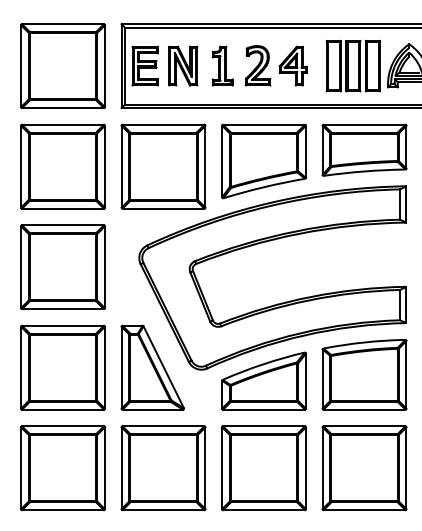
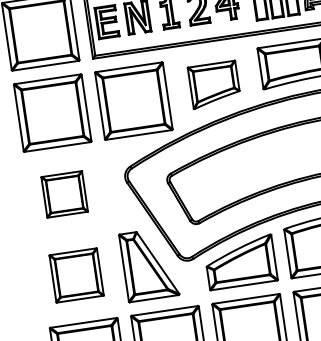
part: (263, 161) -> (214, 85), size x0.7
part: (62, 267) -> (64, 194), size x0.6
part: (62, 367) -> (76, 275), size x0.7

